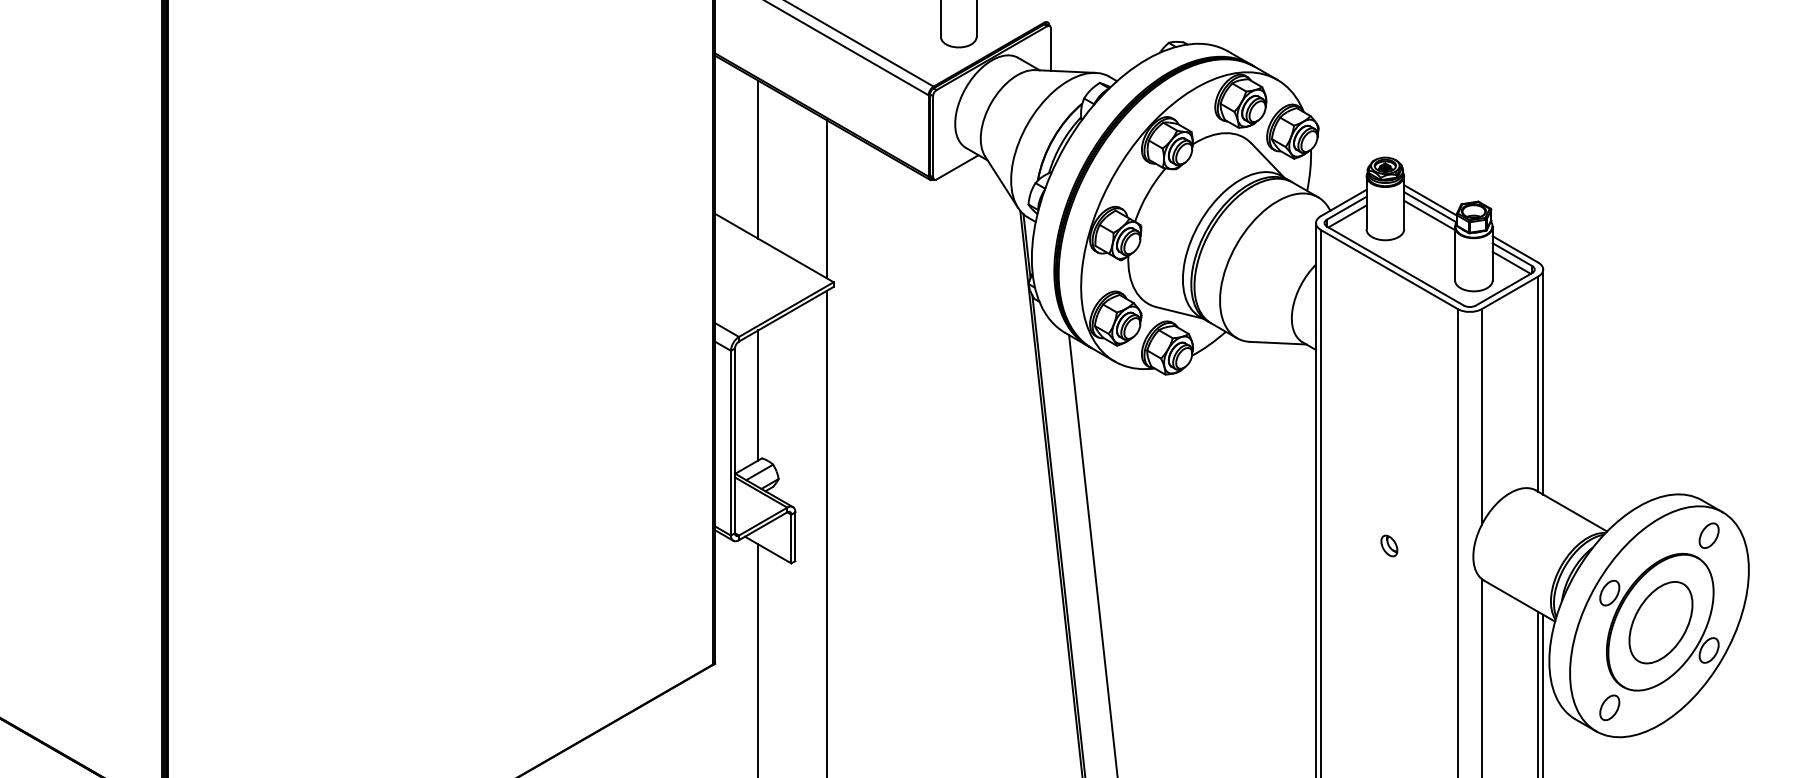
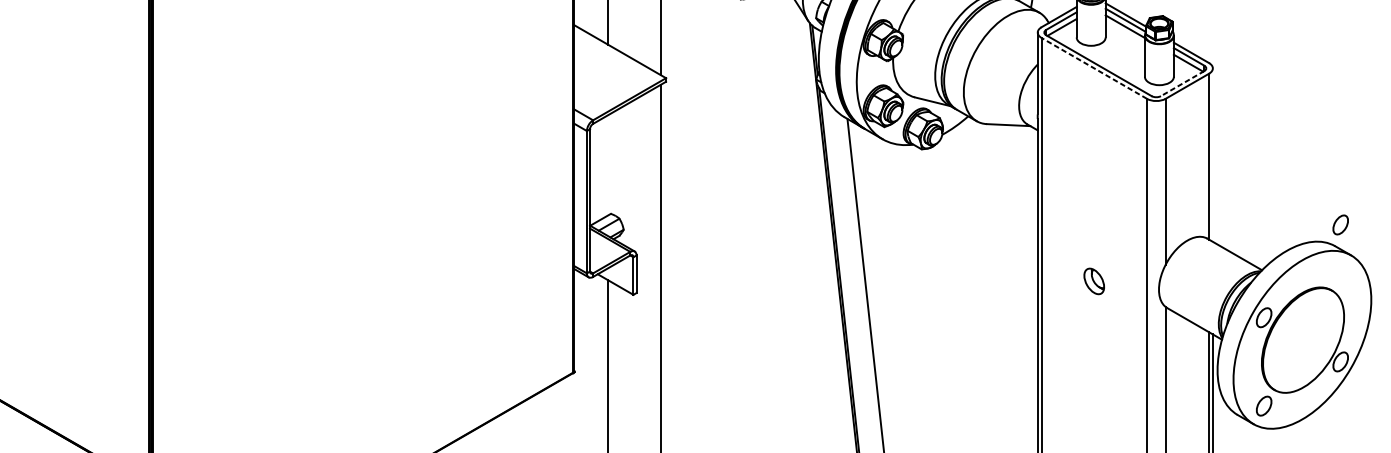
line: (1389, 269) -> (1094, 68), solid -> dashed
line: (1504, 289) -> (1183, 83), solid -> dashed
line: (1543, 381) -> (1213, 154), removed
line: (758, 395) -> (608, 165), removed
part: (1708, 535) -> (1340, 224), moved
part: (1389, 545) -> (1094, 281), size x1.6
part: (1660, 622) -> (1303, 340), removed

